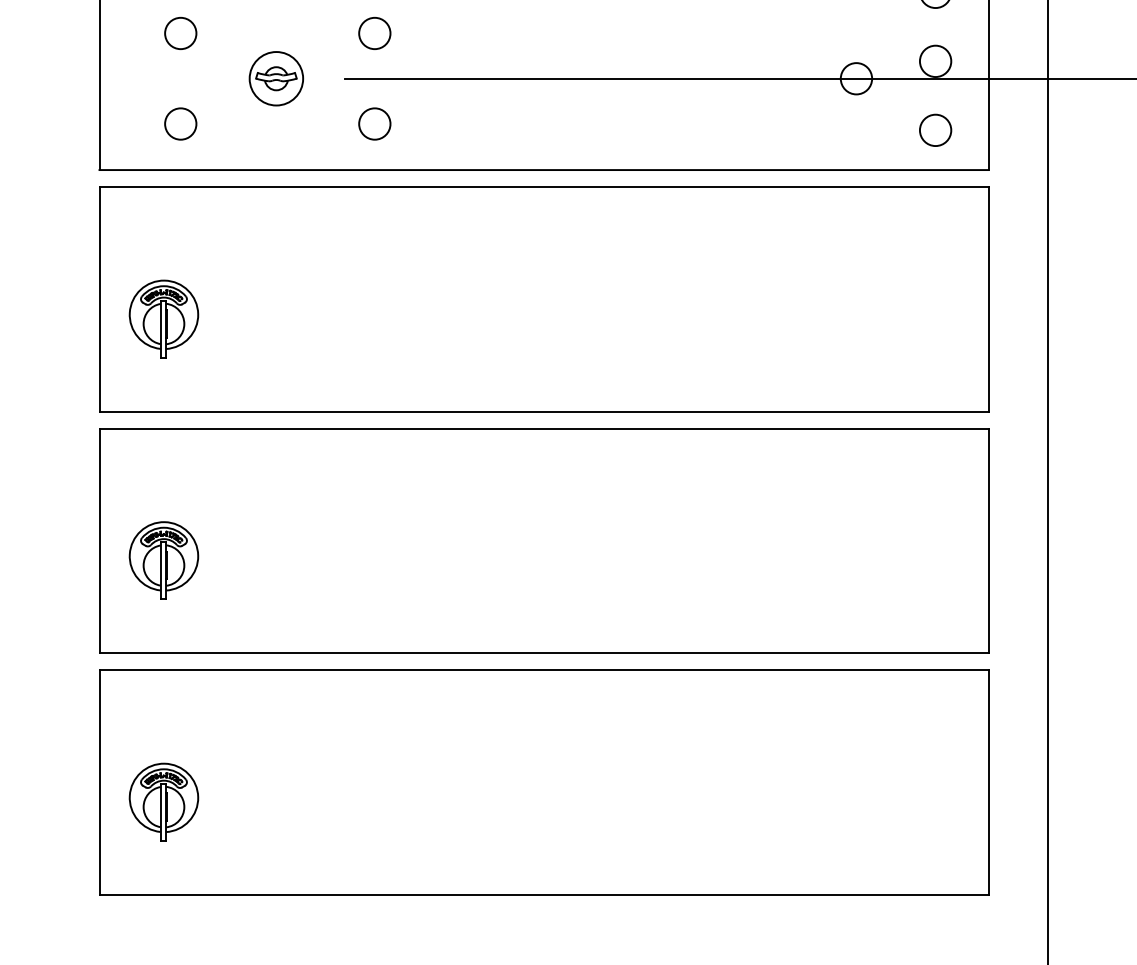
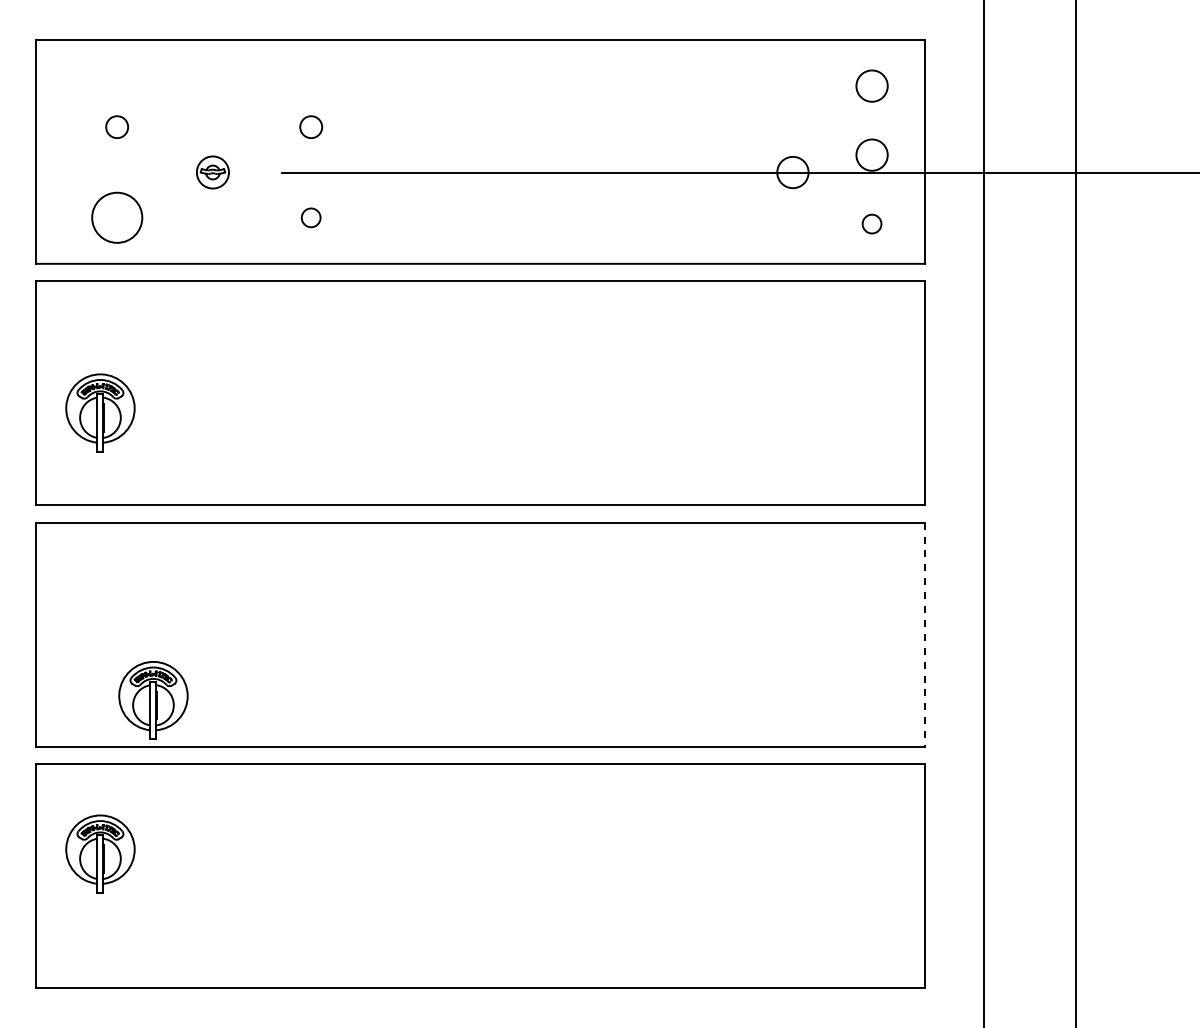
circle: (180, 32) -> (116, 126), size x0.7
circle: (374, 32) -> (310, 126), size x0.7
part: (276, 78) -> (212, 172), size x0.6
circle: (180, 123) -> (116, 217), size x1.6
circle: (374, 123) -> (310, 217), size x0.6
circle: (935, 129) -> (871, 223), size x0.6
line: (989, 541) -> (925, 635), solid -> dashed
part: (164, 560) -> (153, 700), moved
part: (164, 801) -> (100, 853), moved

